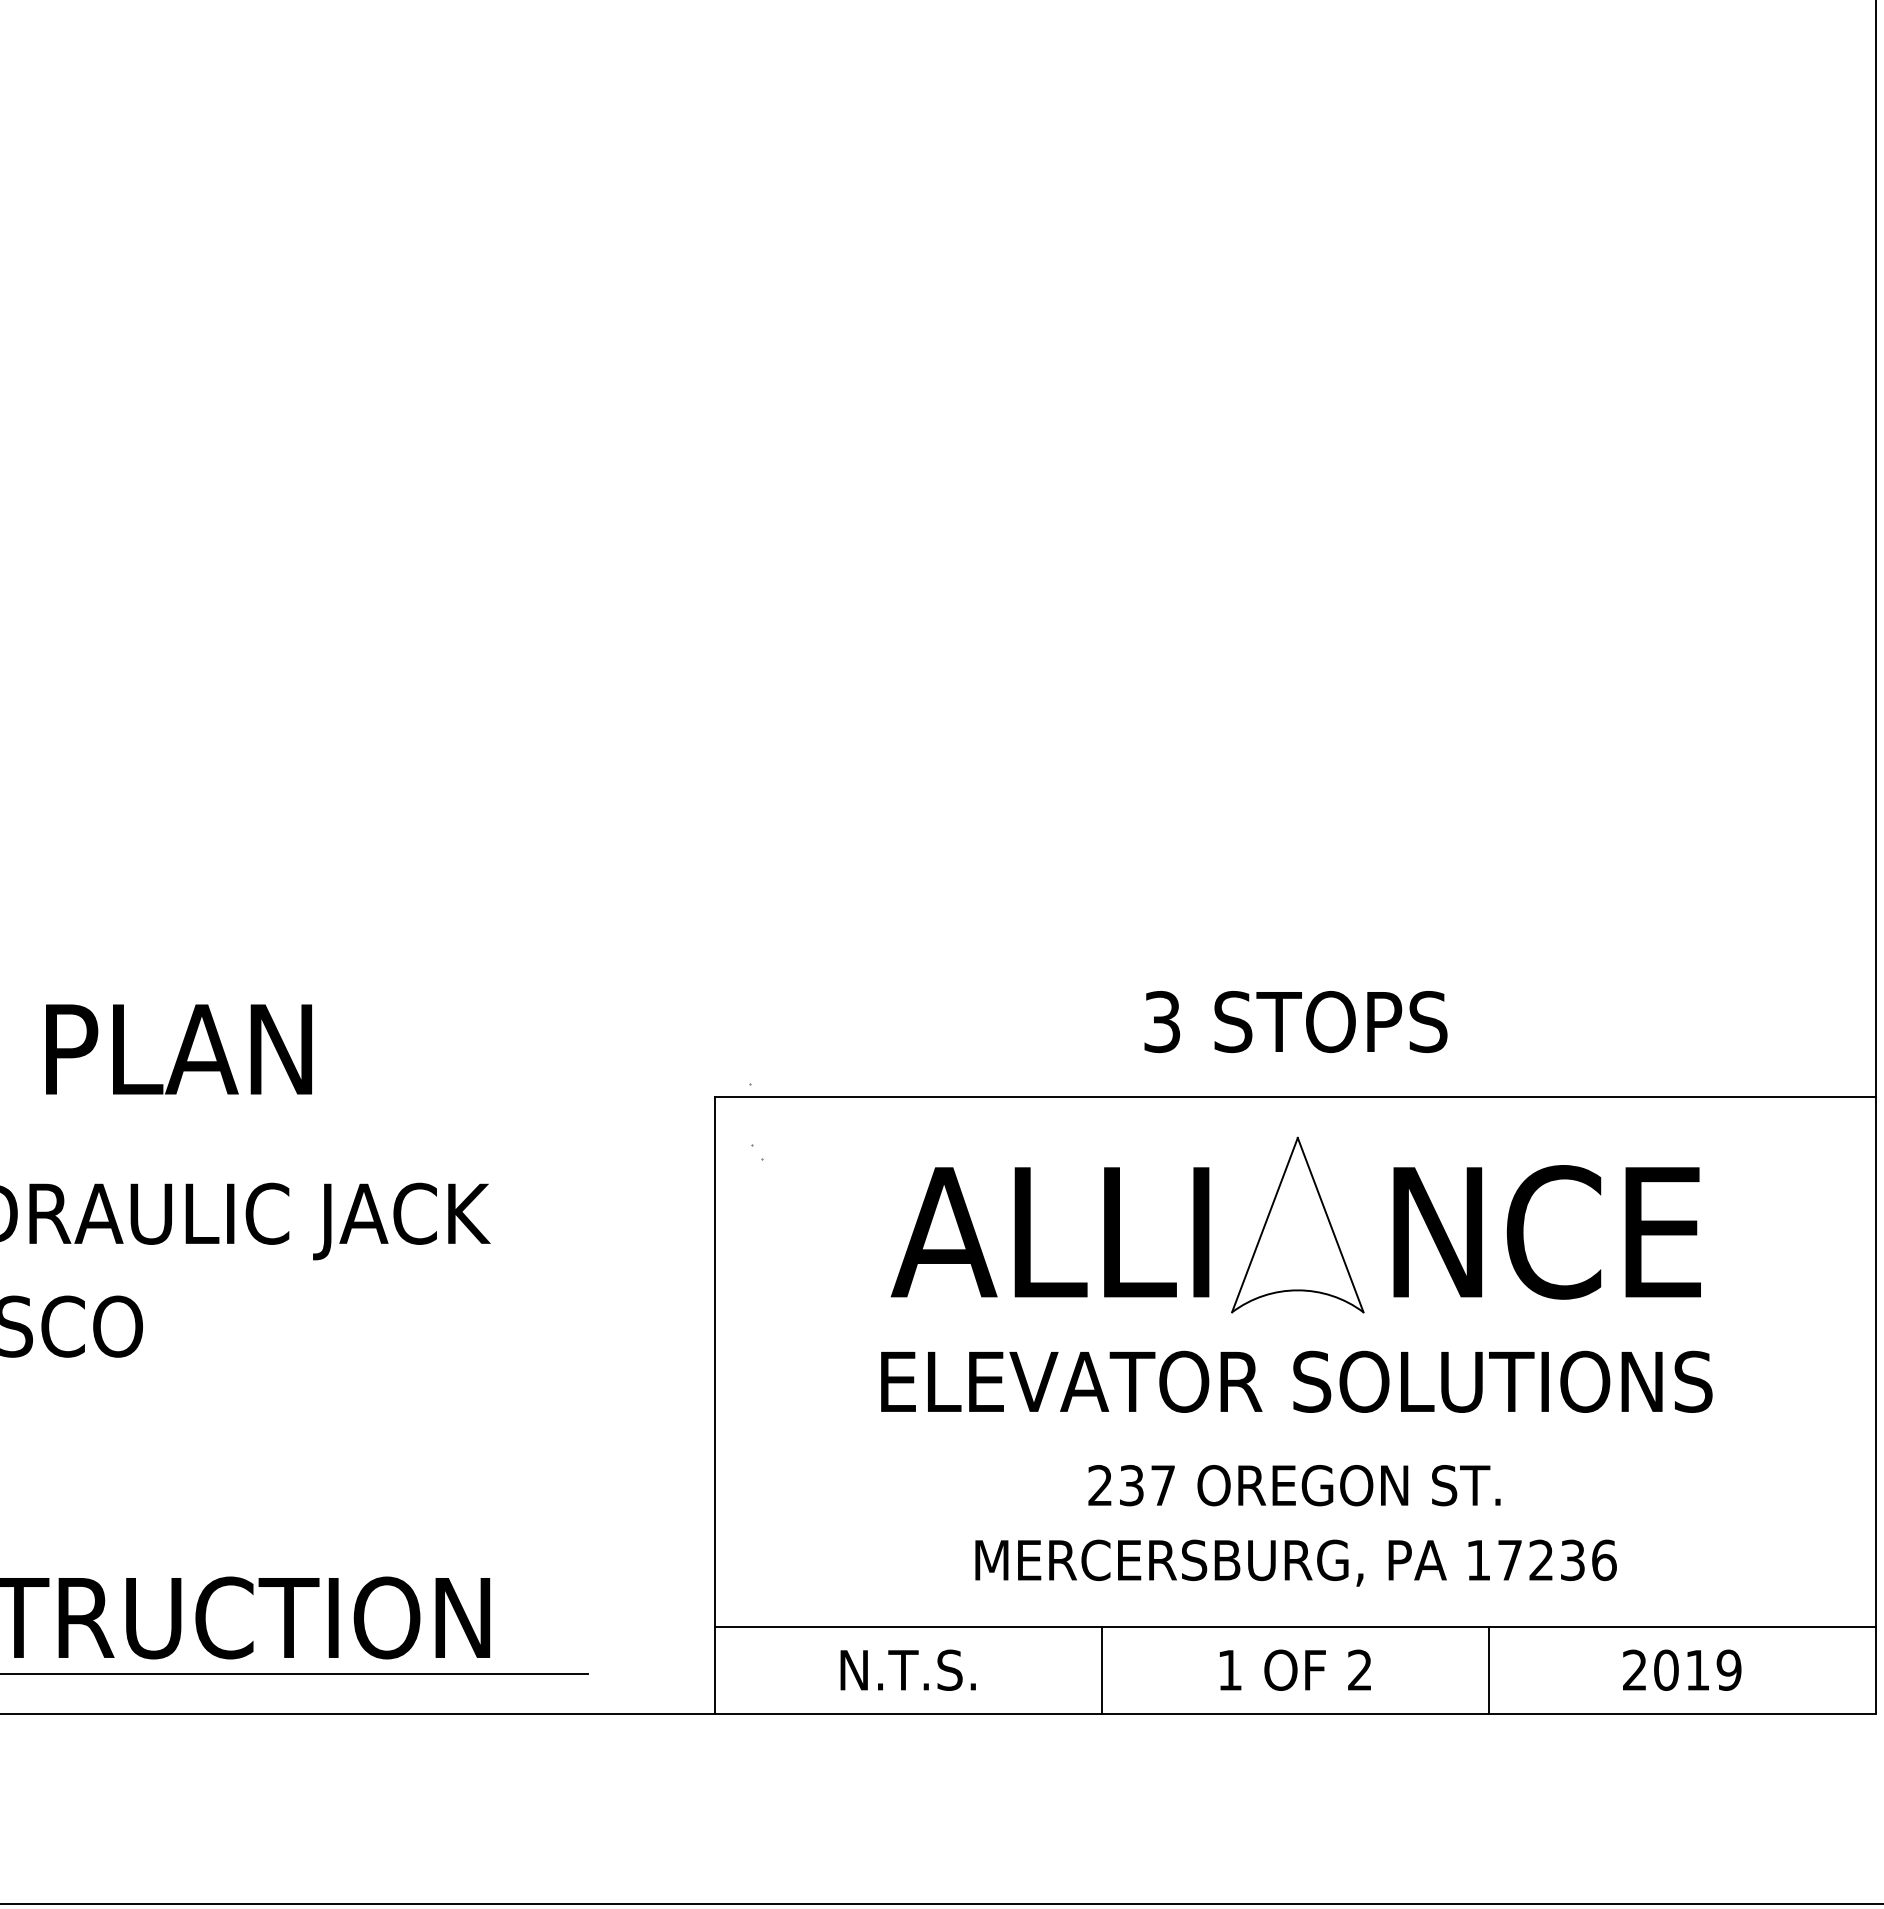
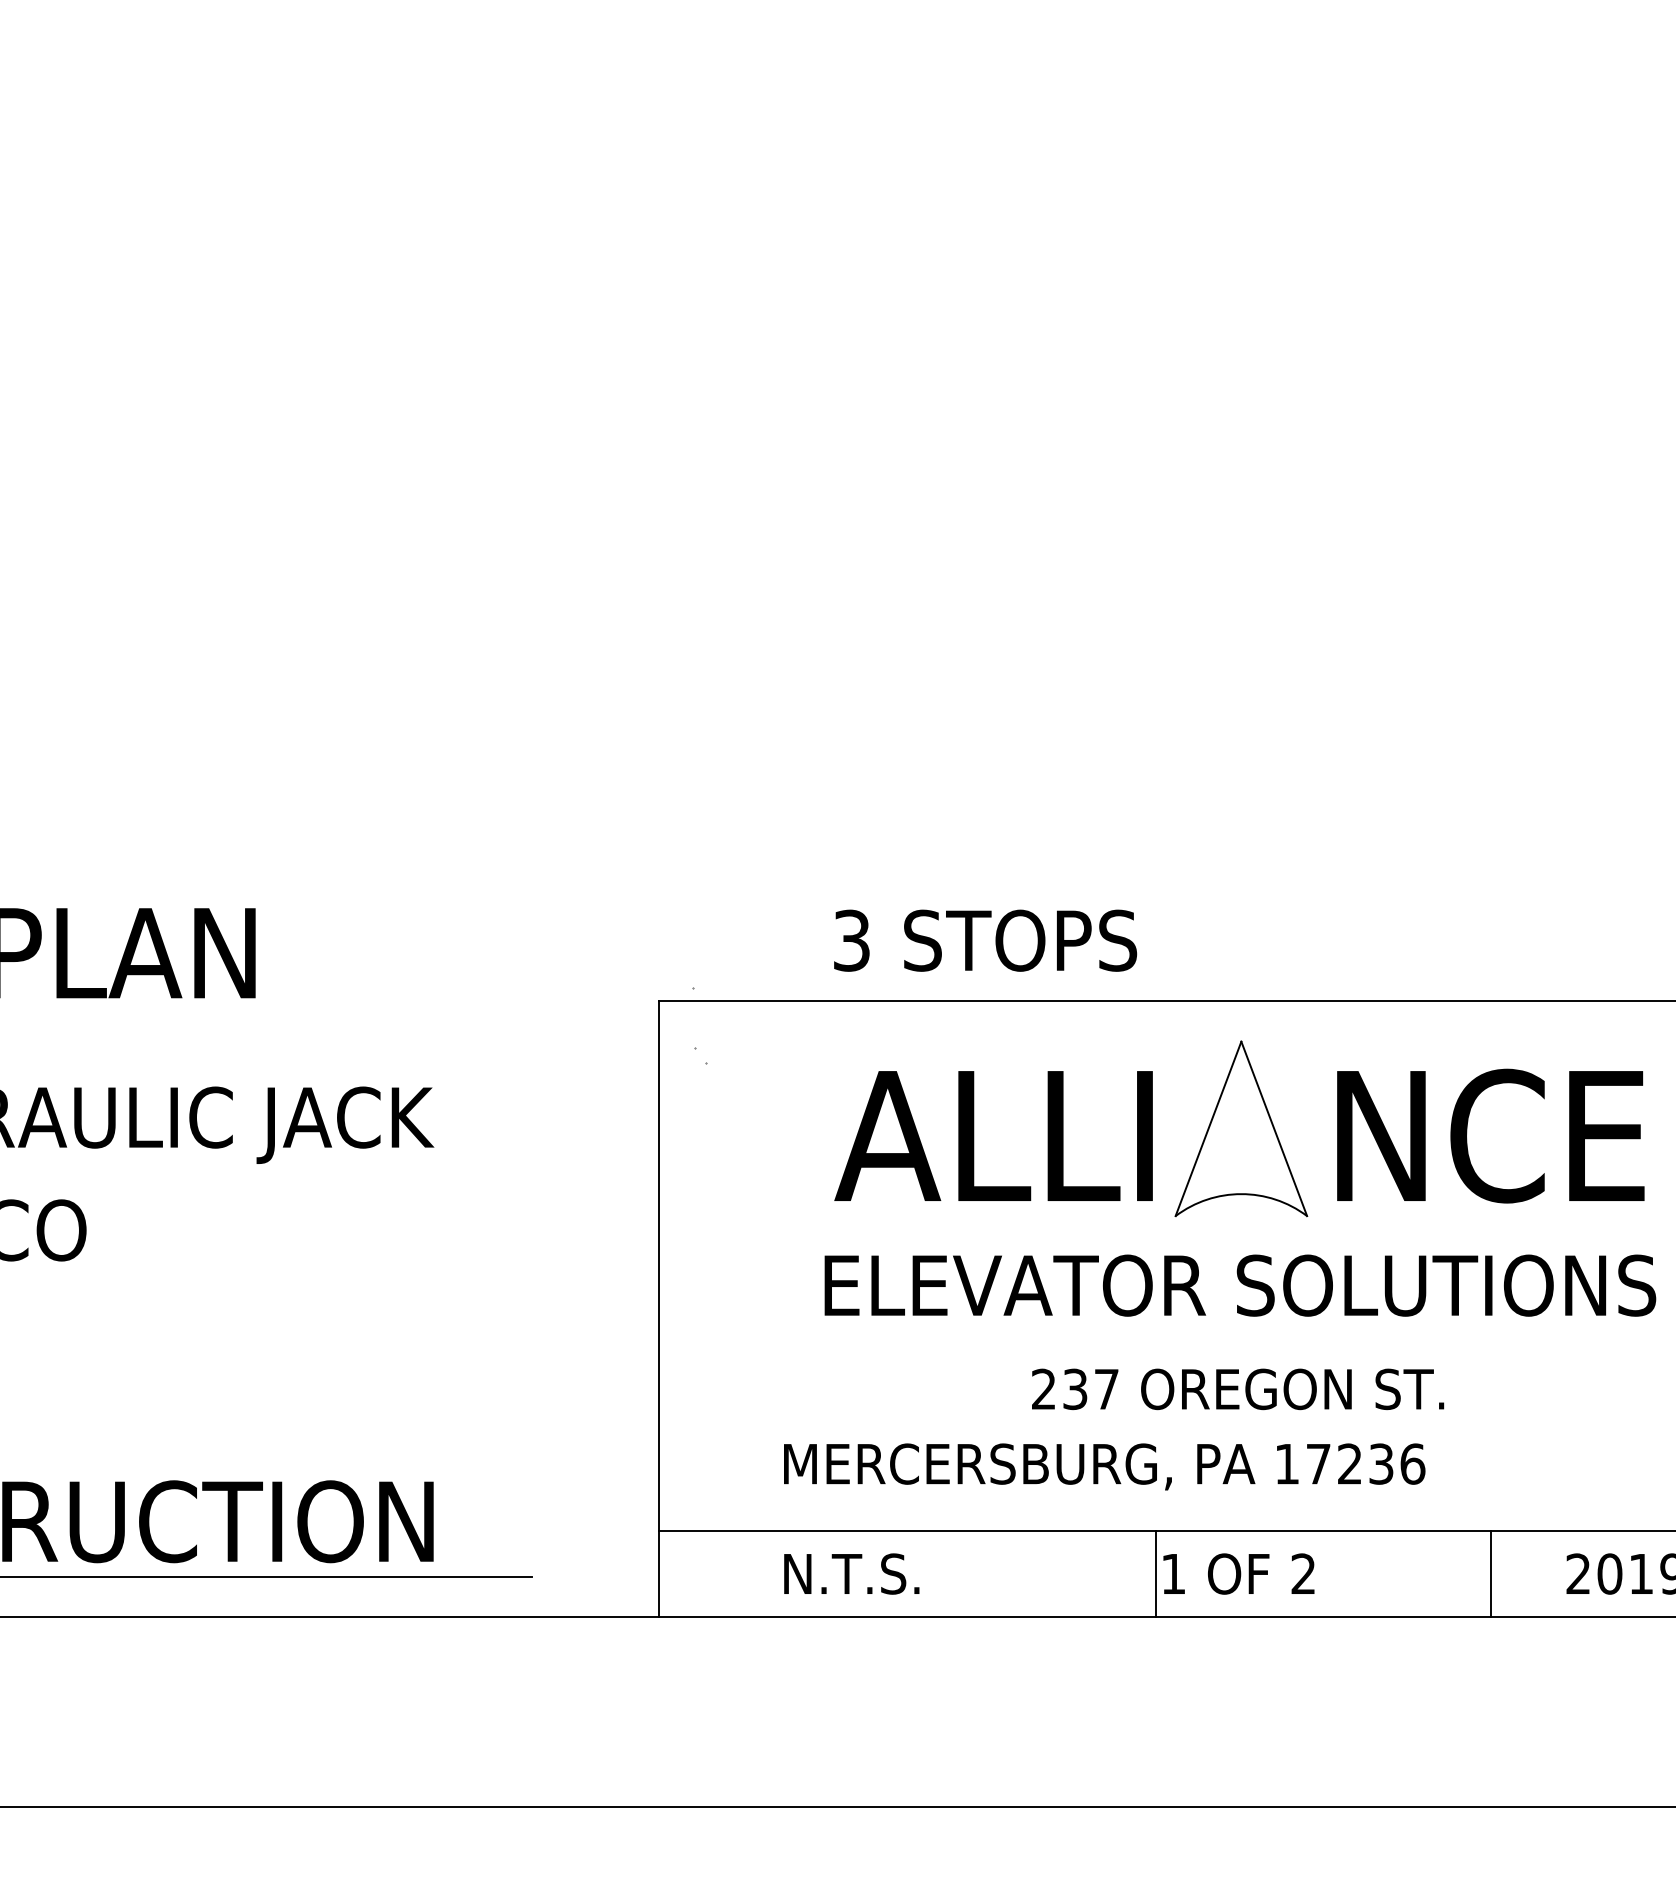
text: (1295, 1022) -> (985, 941), moved
text: (1295, 1562) -> (1104, 1466), moved
line: (1101, 1669) -> (1156, 1573), moved
line: (1488, 1669) -> (1491, 1573), moved

